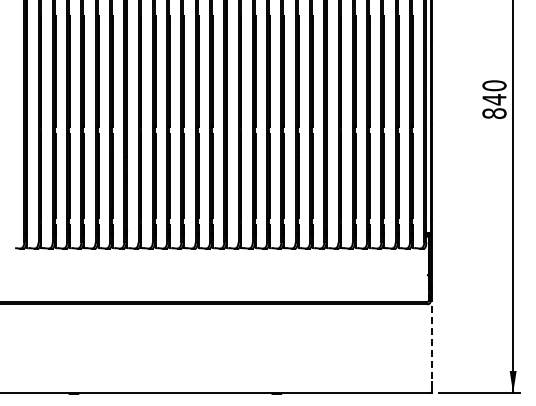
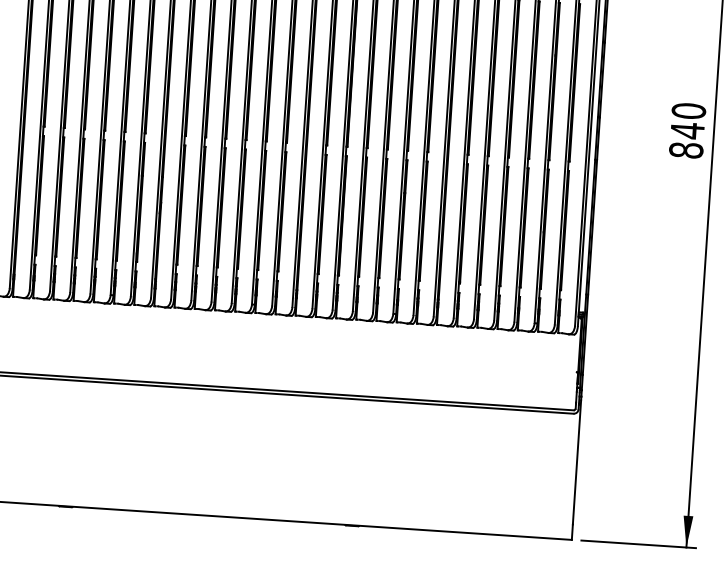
line: (432, 338) -> (577, 462), dashed -> solid

